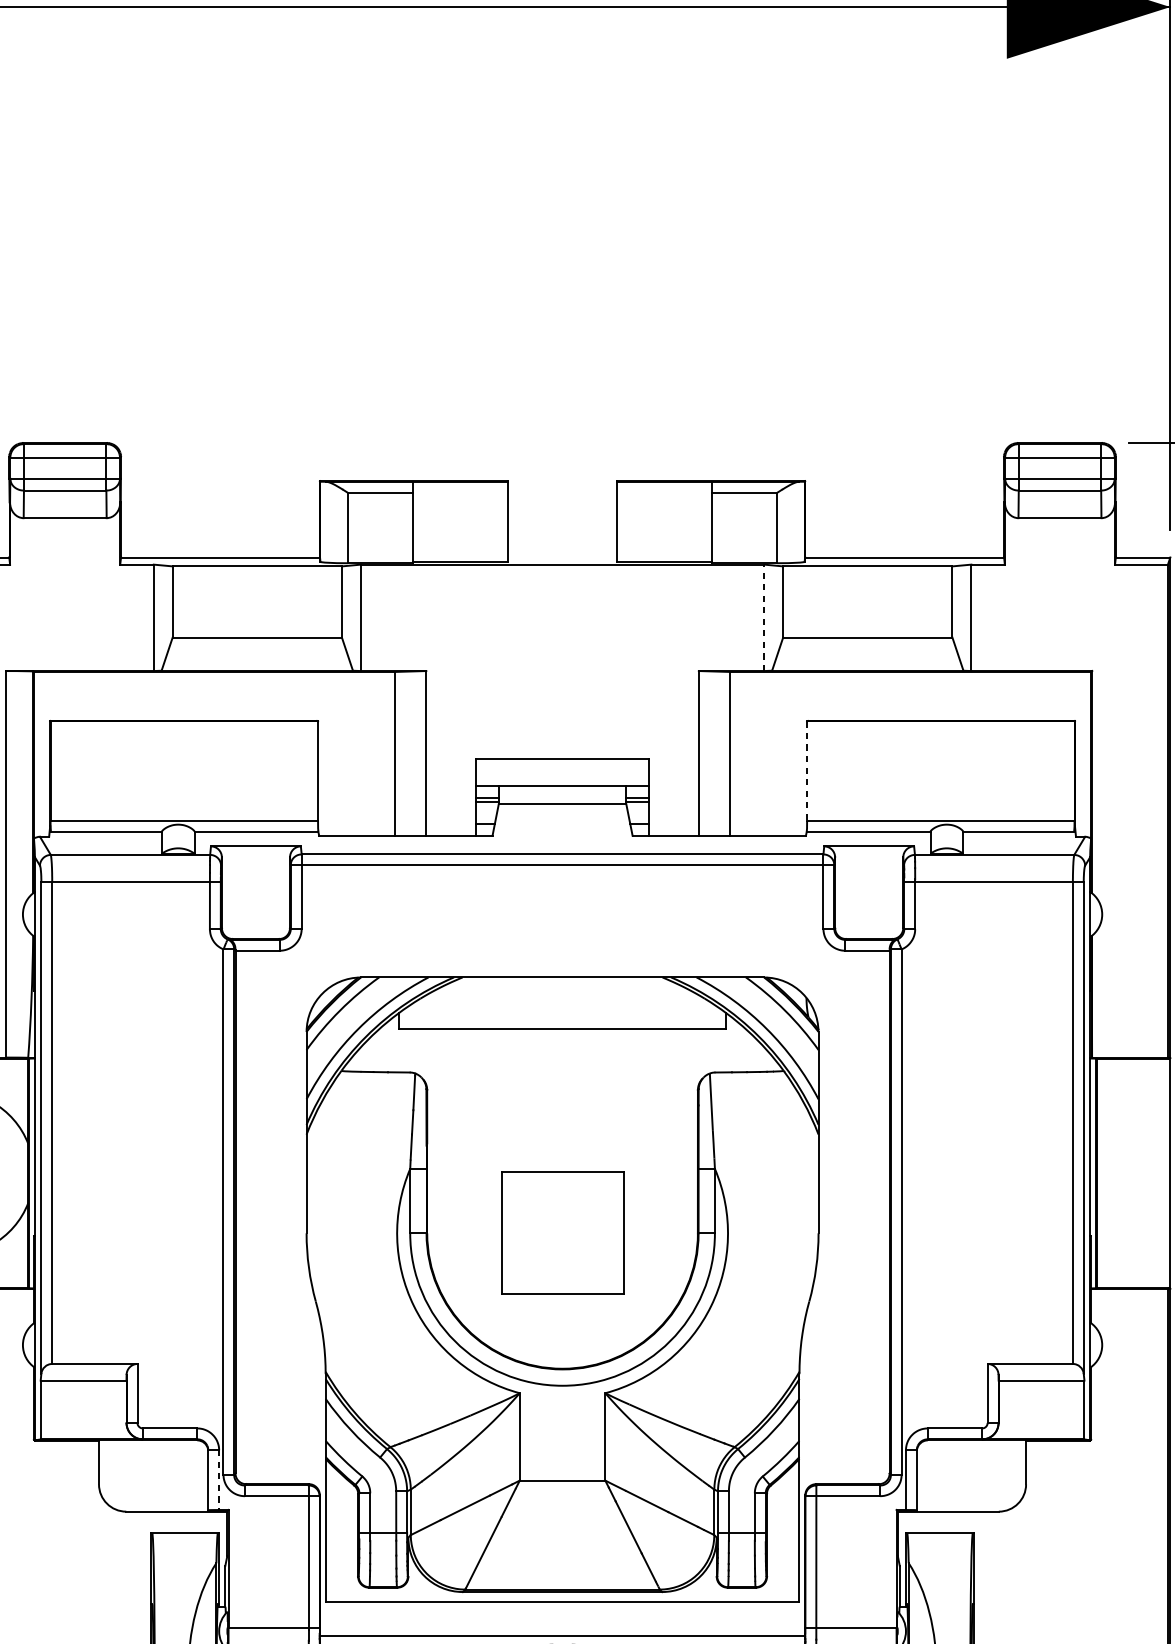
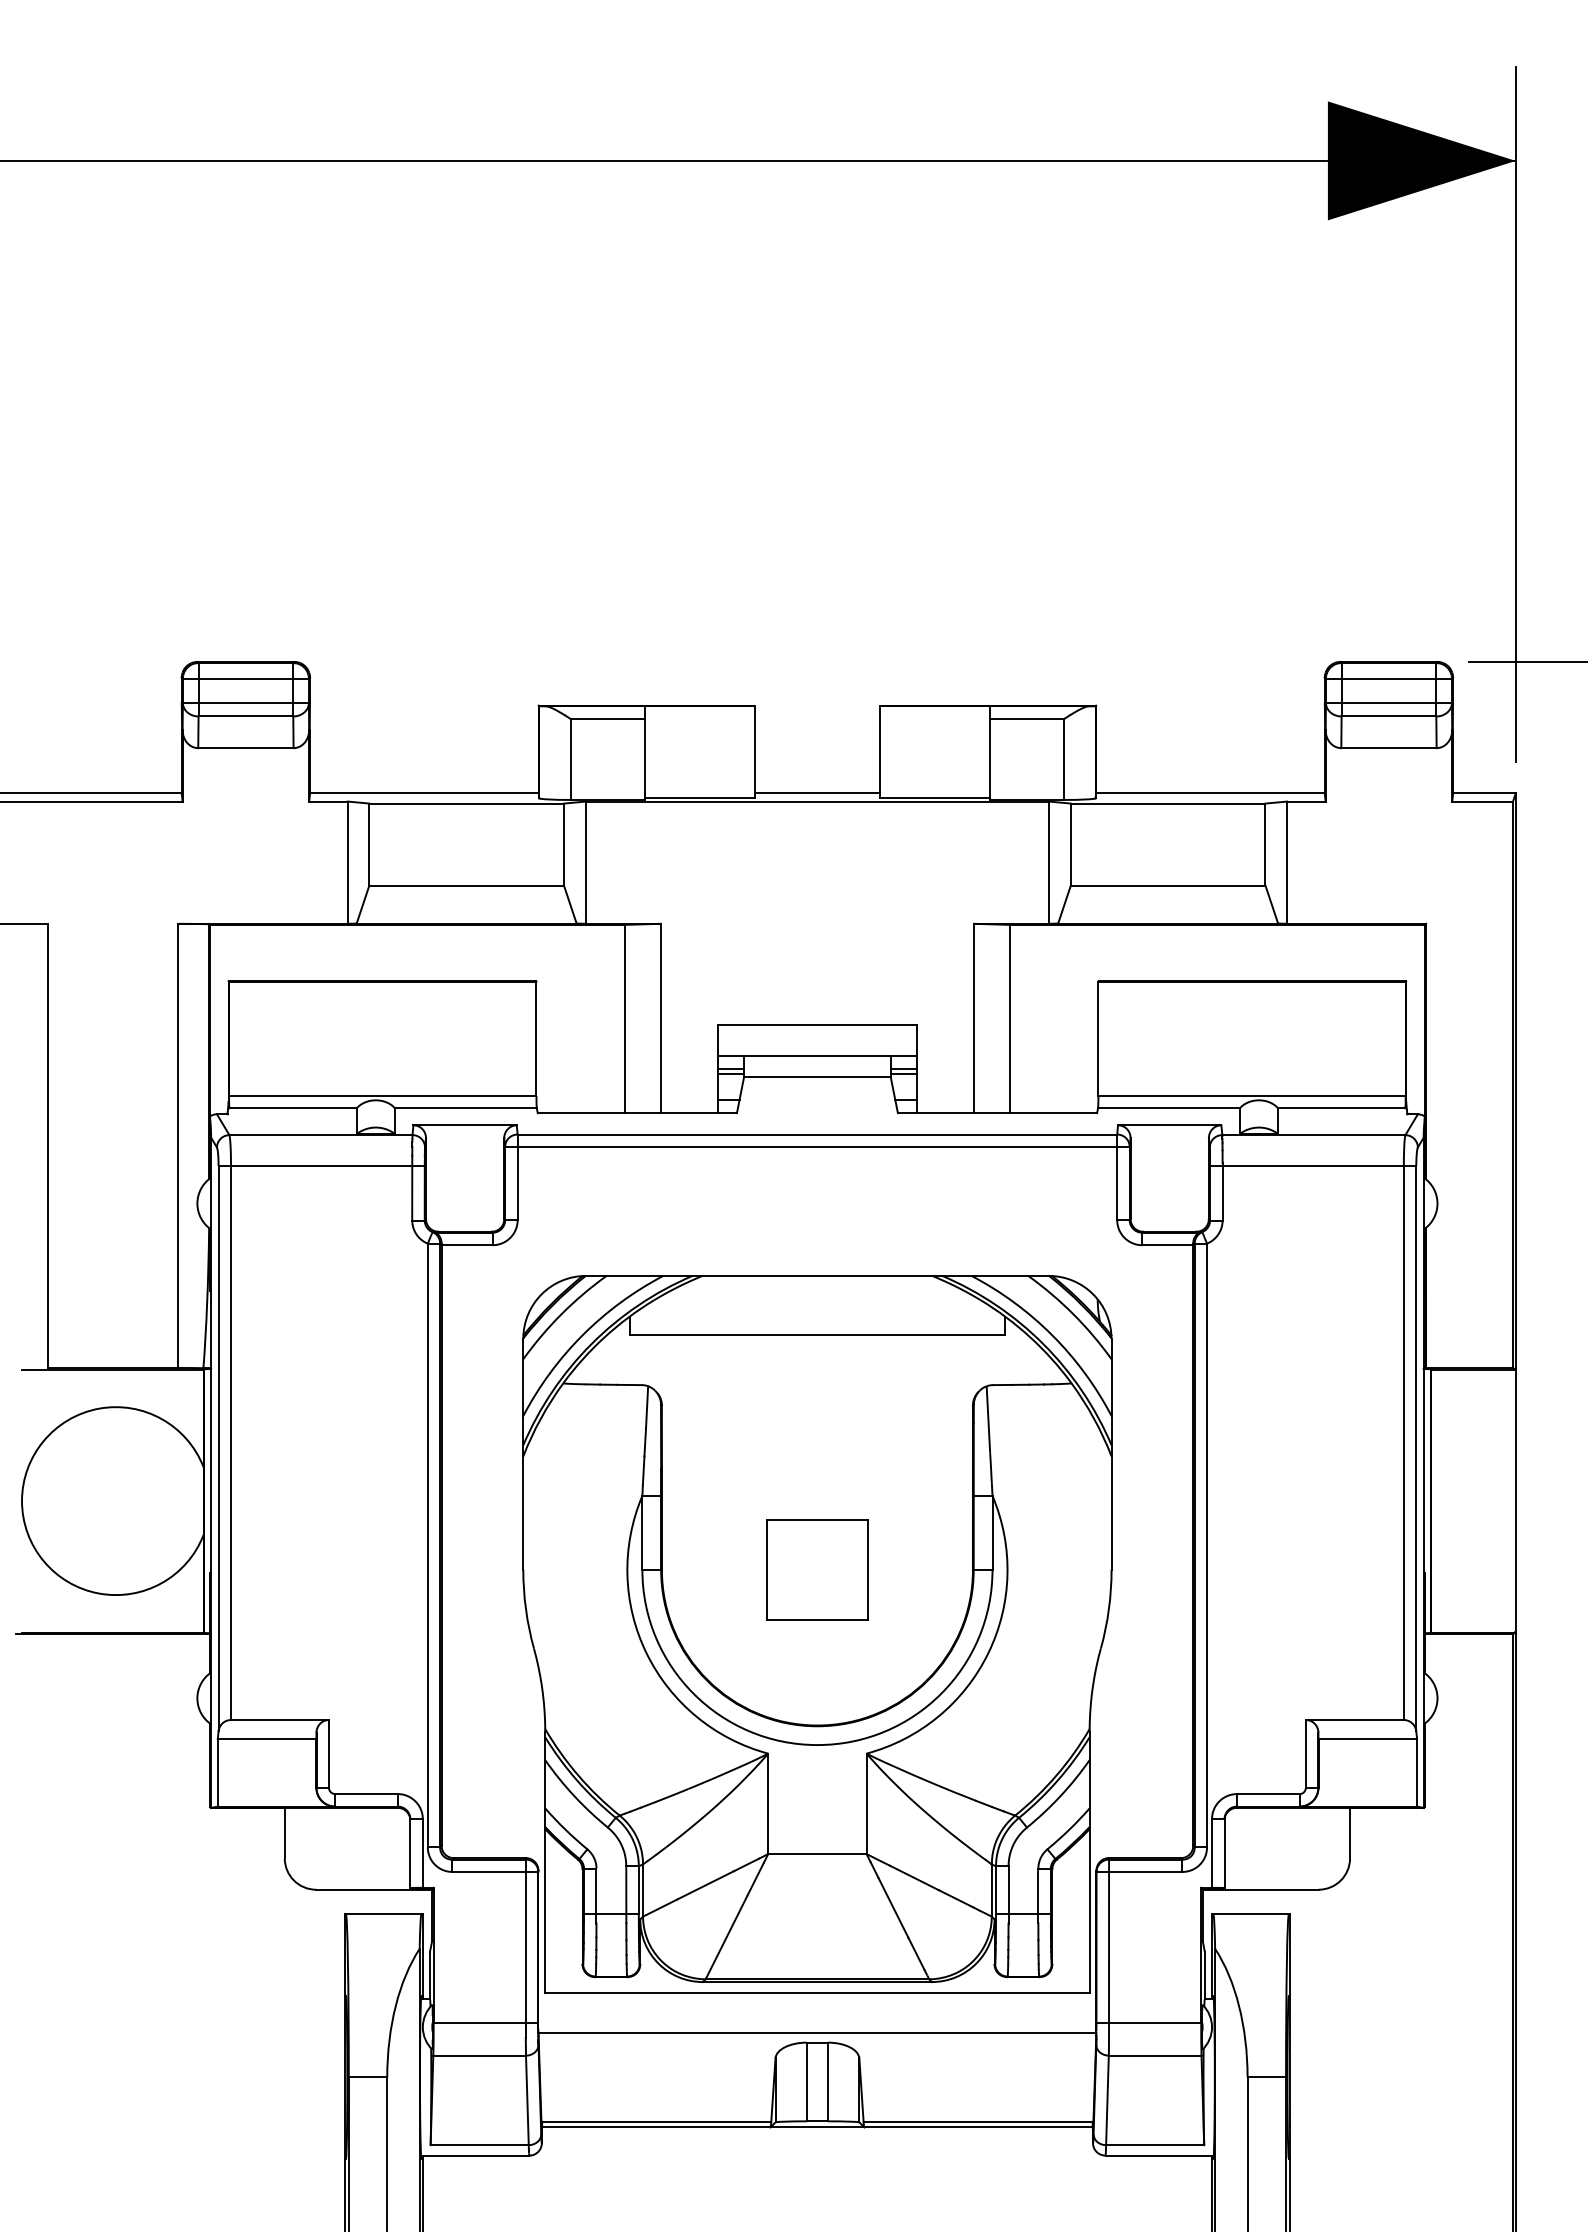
line: (562, 557) -> (817, 793), added
line: (764, 617) -> (1049, 862), dashed -> solid
line: (807, 771) -> (1098, 1039), dashed -> solid
part: (562, 1232) -> (817, 1569), size x0.71
line: (218, 1480) -> (422, 1853), dashed -> solid

